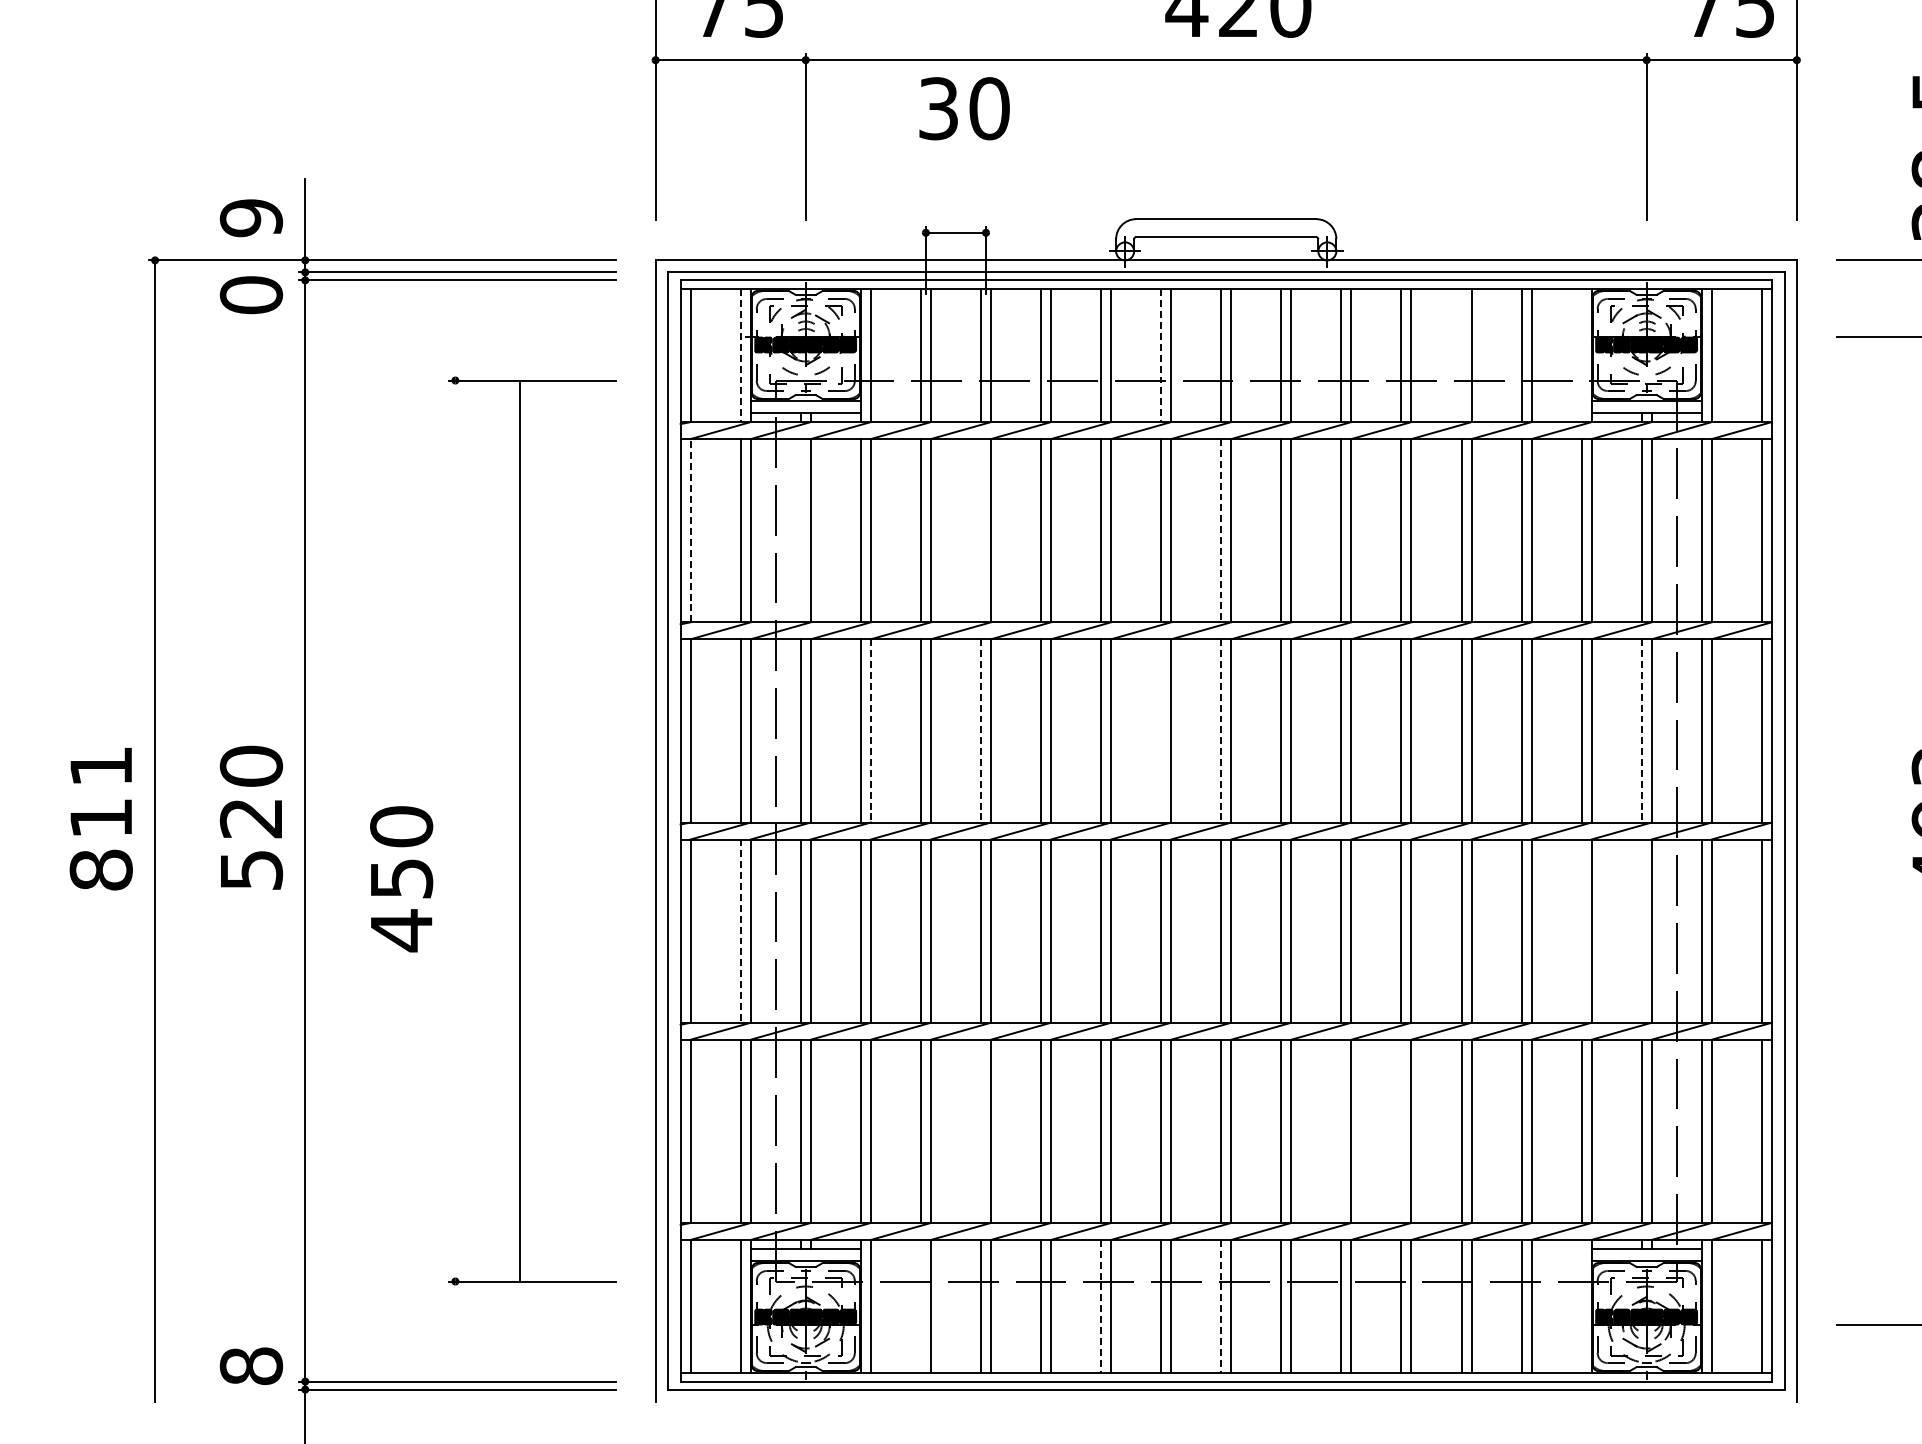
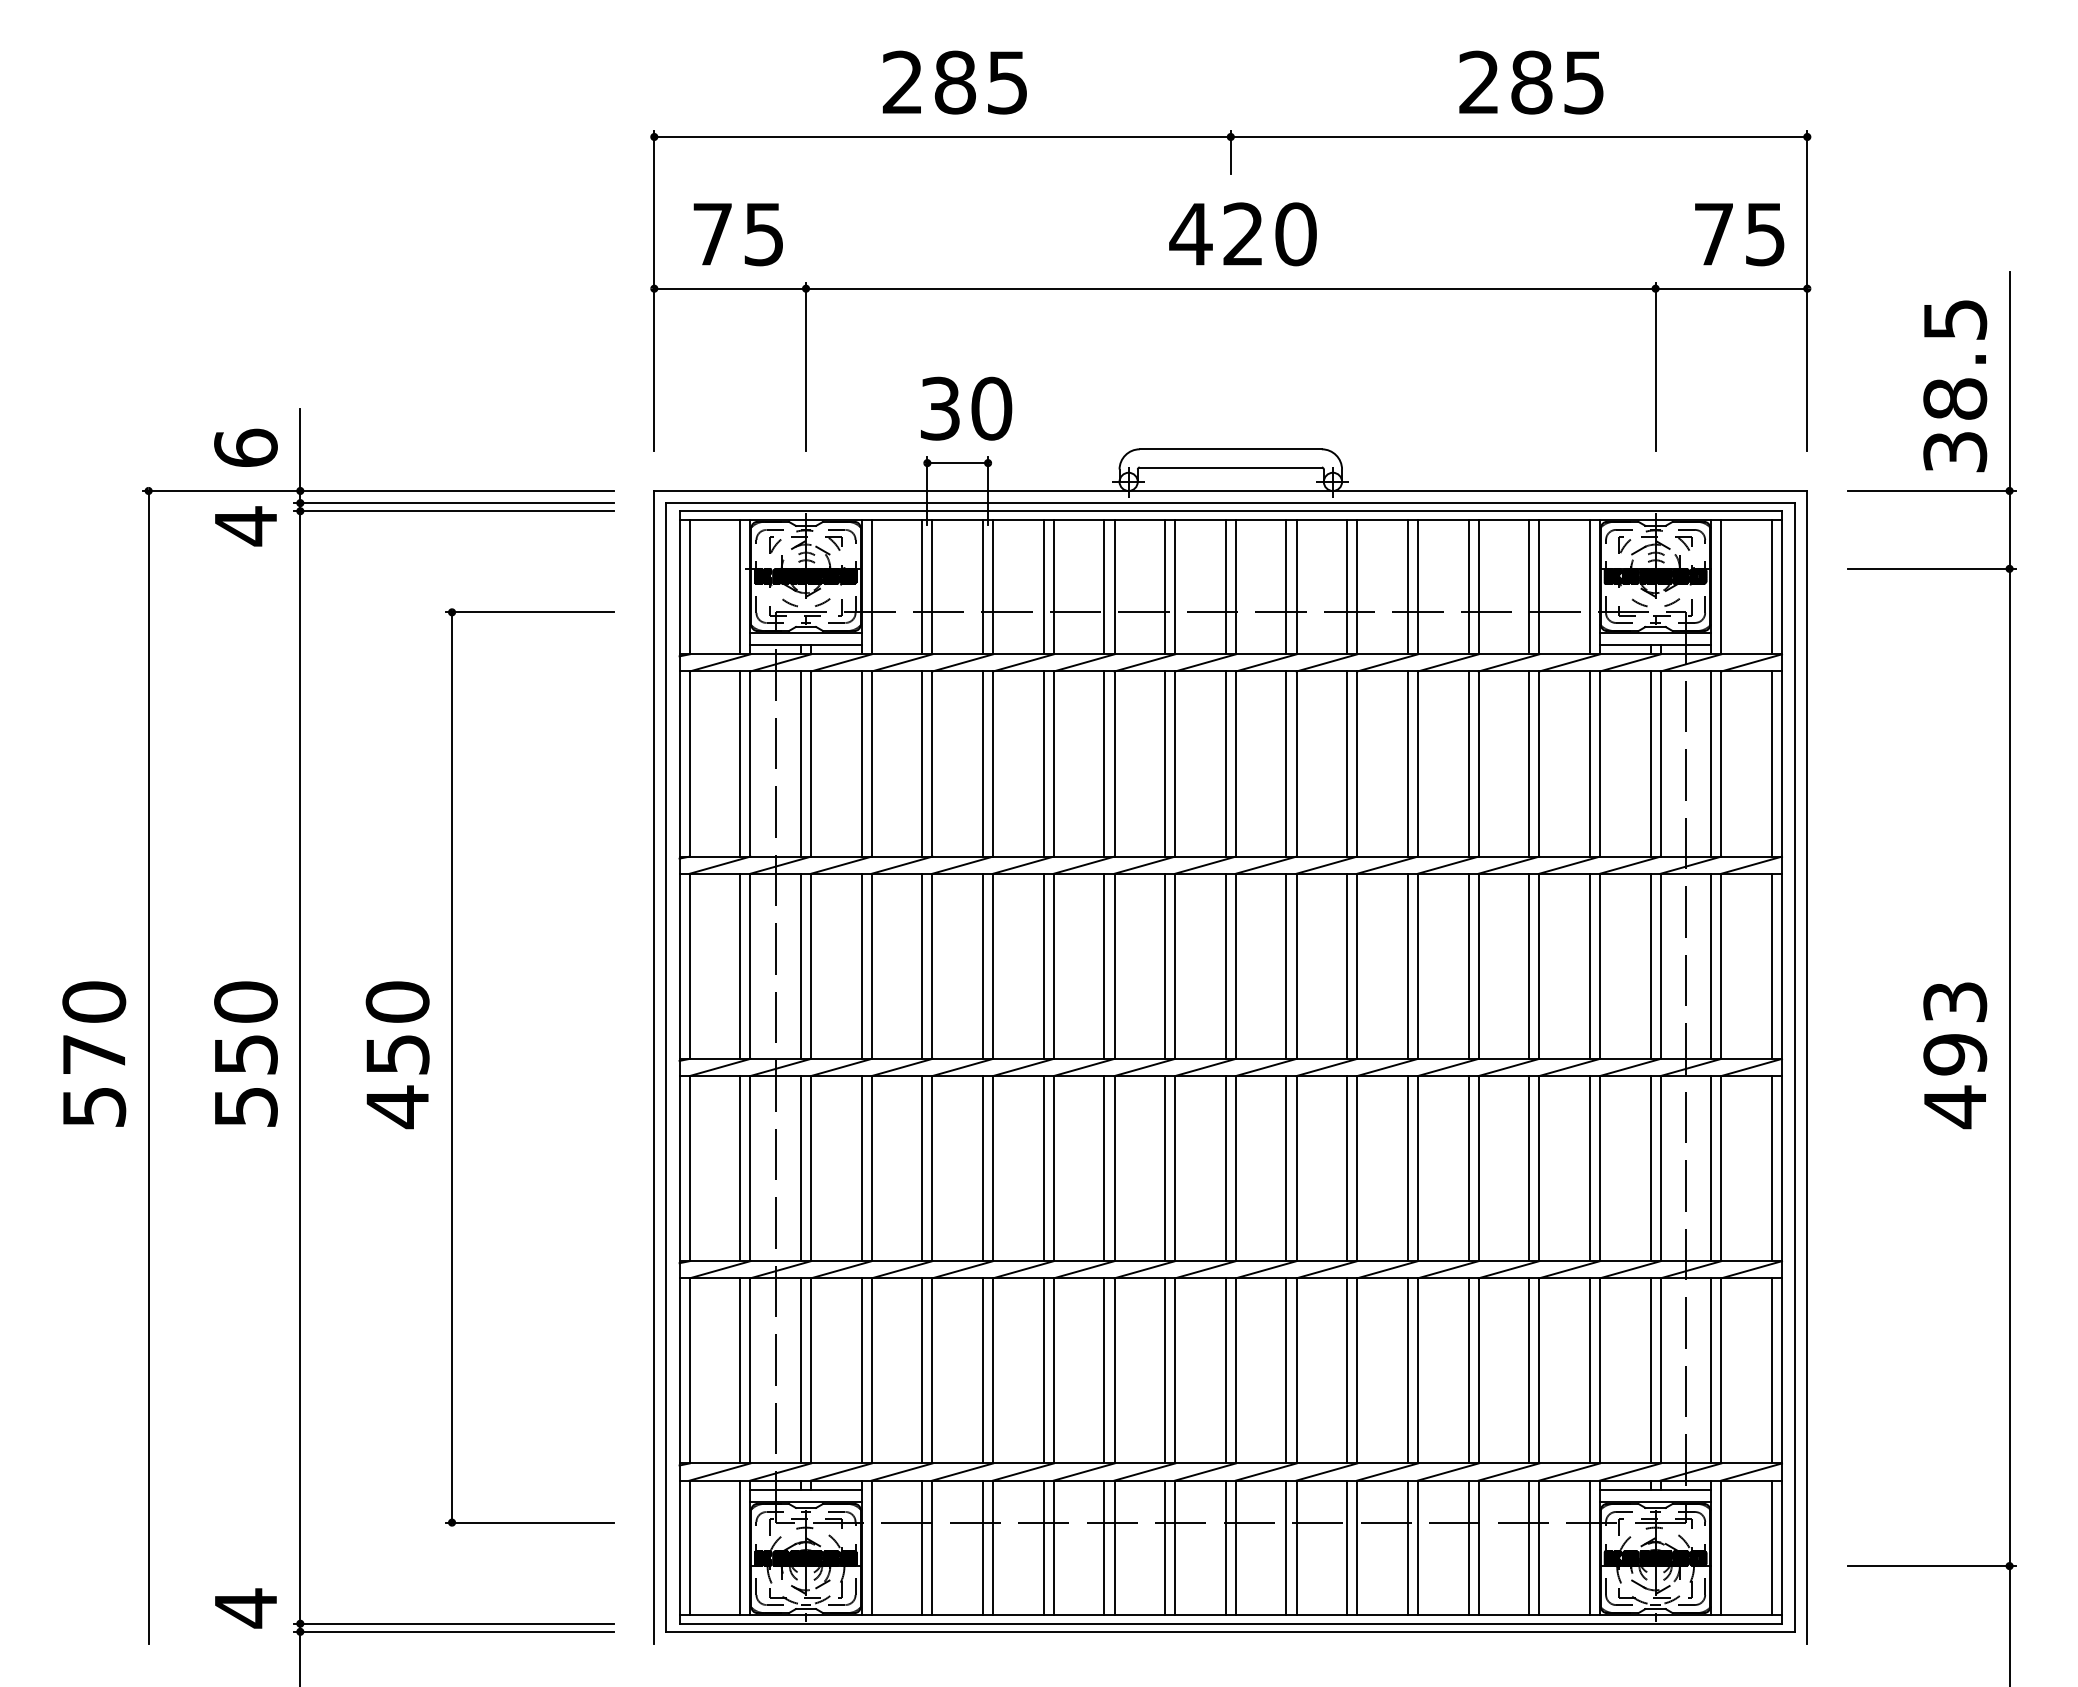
text: (964, 108) -> (966, 408), moved
text: (250, 217) -> (245, 447), 9 -> 6
text: (250, 295) -> (245, 526), 0 -> 4
line: (740, 355) -> (740, 587), dashed -> solid
line: (1161, 355) -> (1165, 587), dashed -> solid
line: (1461, 355) -> (1468, 587), added
line: (1581, 355) -> (1589, 587), added
line: (800, 530) -> (800, 763), added
line: (981, 530) -> (983, 763), added
line: (690, 531) -> (689, 764), dashed -> solid
line: (1220, 531) -> (1225, 764), dashed -> solid
line: (1161, 730) -> (1165, 965), added
line: (870, 731) -> (871, 966), dashed -> solid
line: (981, 731) -> (983, 966), dashed -> solid
line: (1220, 731) -> (1225, 966), dashed -> solid
line: (1641, 731) -> (1650, 966), dashed -> solid
text: (101, 818) -> (94, 1054), 811 -> 570
text: (250, 818) -> (245, 1054), 520 -> 550
line: (520, 831) -> (452, 1067), moved
text: (401, 879) -> (397, 1055), moved
line: (740, 931) -> (740, 1168), dashed -> solid
line: (1581, 931) -> (1589, 1168), added
line: (1641, 931) -> (1650, 1168), added
line: (981, 1130) -> (983, 1370), added
line: (1341, 1130) -> (1347, 1370), added
line: (1401, 1130) -> (1407, 1370), added
line: (921, 1306) -> (922, 1547), added
line: (1581, 1306) -> (1589, 1547), added
line: (1101, 1307) -> (1104, 1548), dashed -> solid
line: (1220, 1307) -> (1225, 1548), dashed -> solid
text: (250, 1366) -> (245, 1608), 8 -> 4

